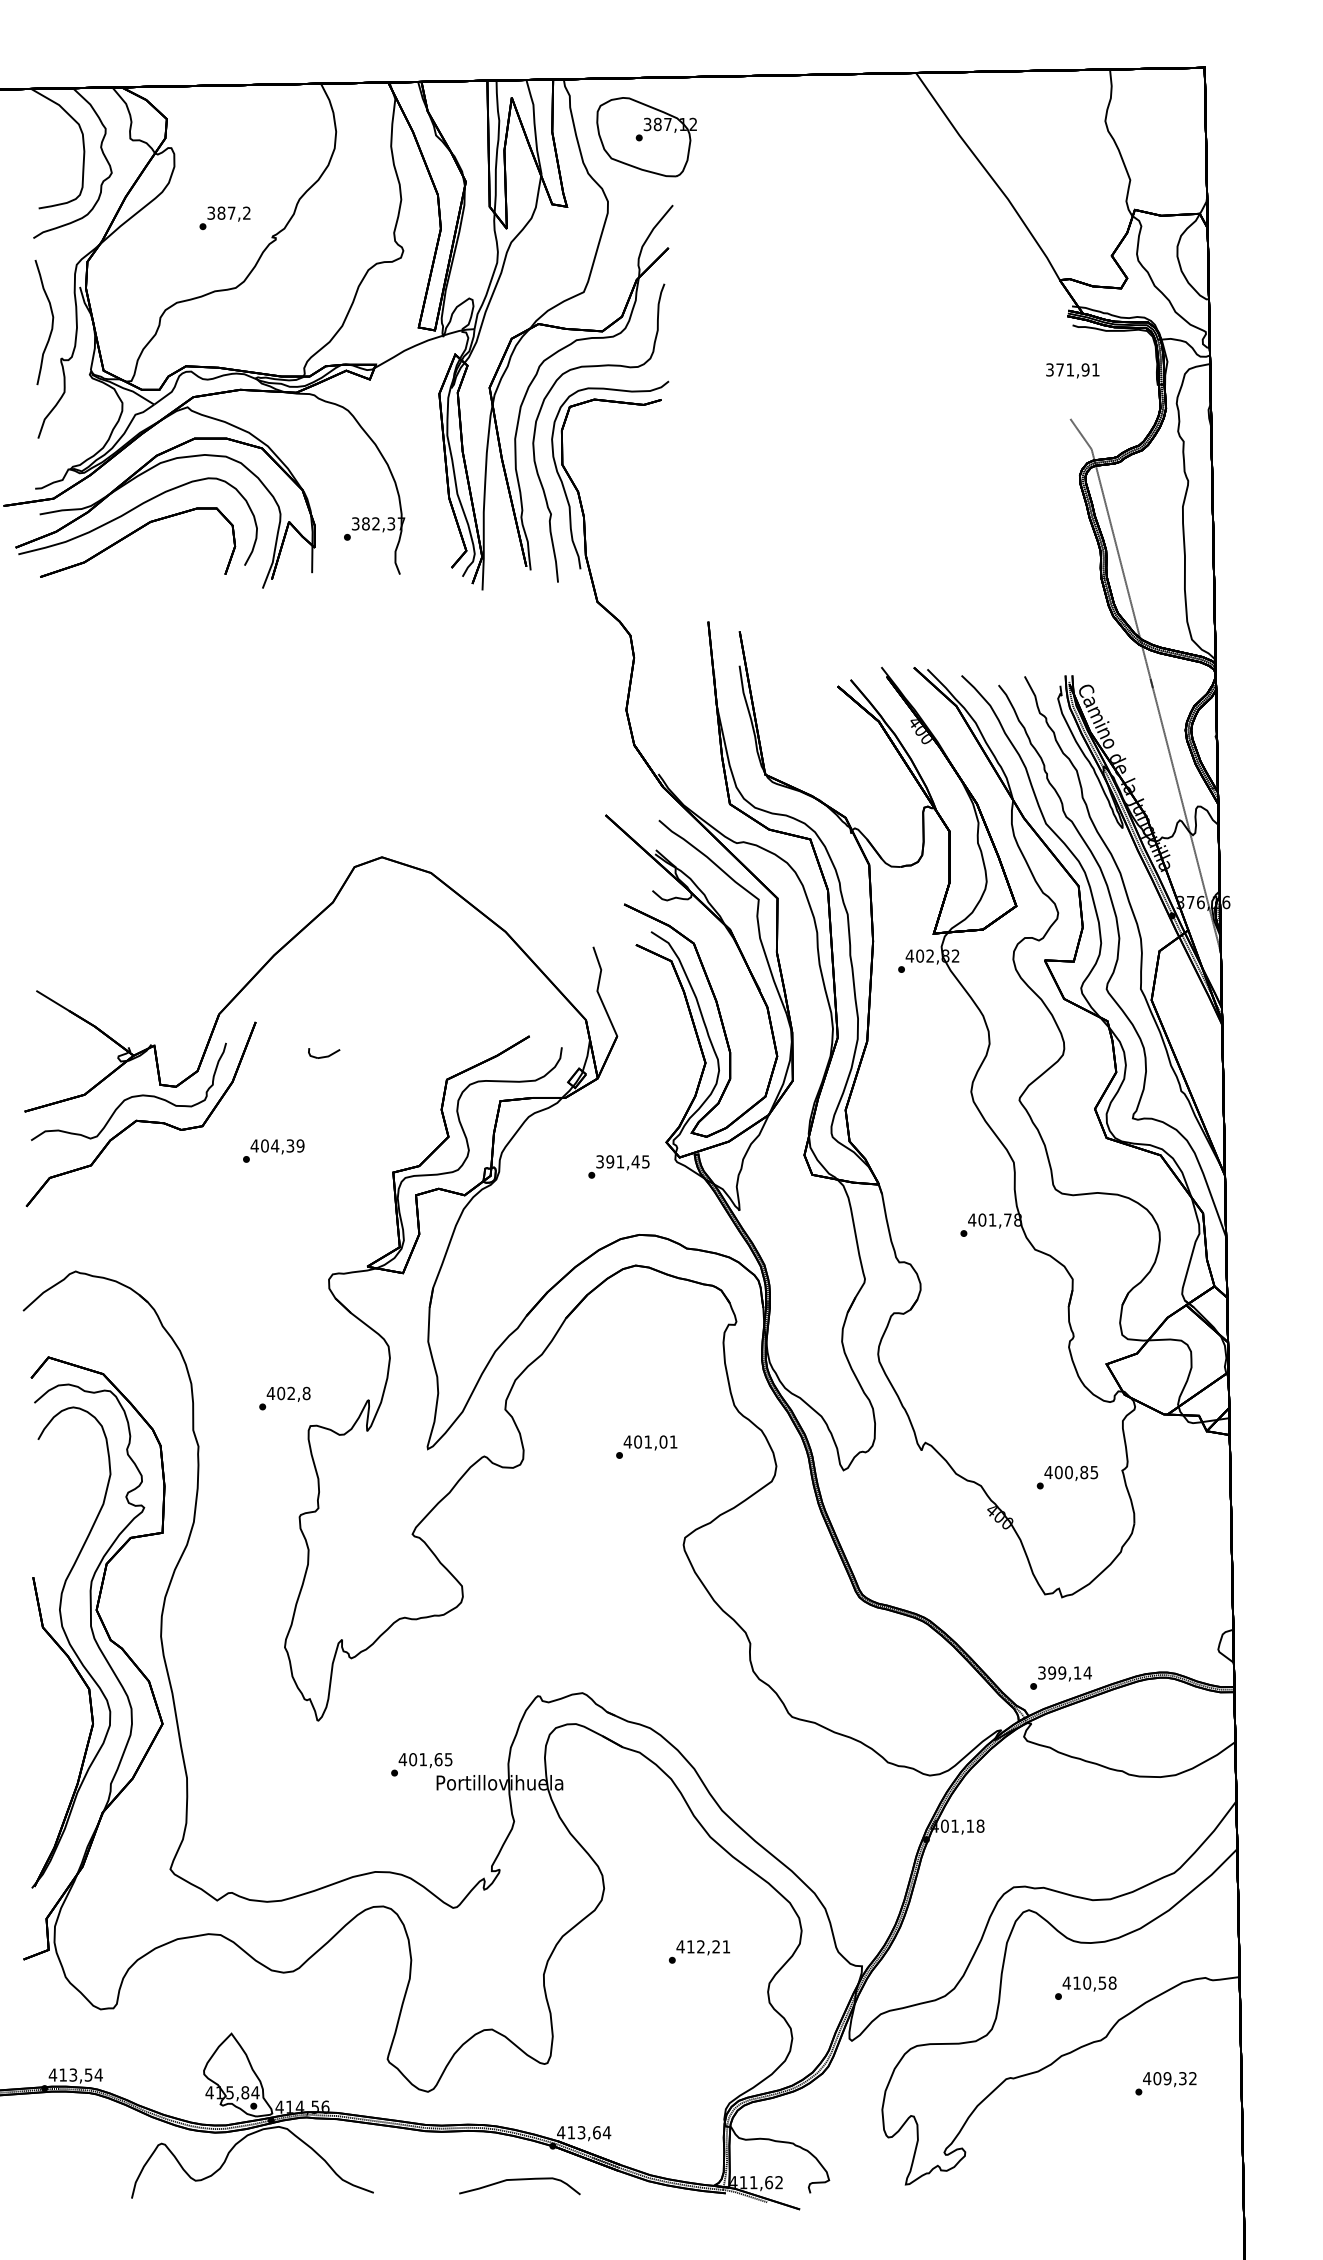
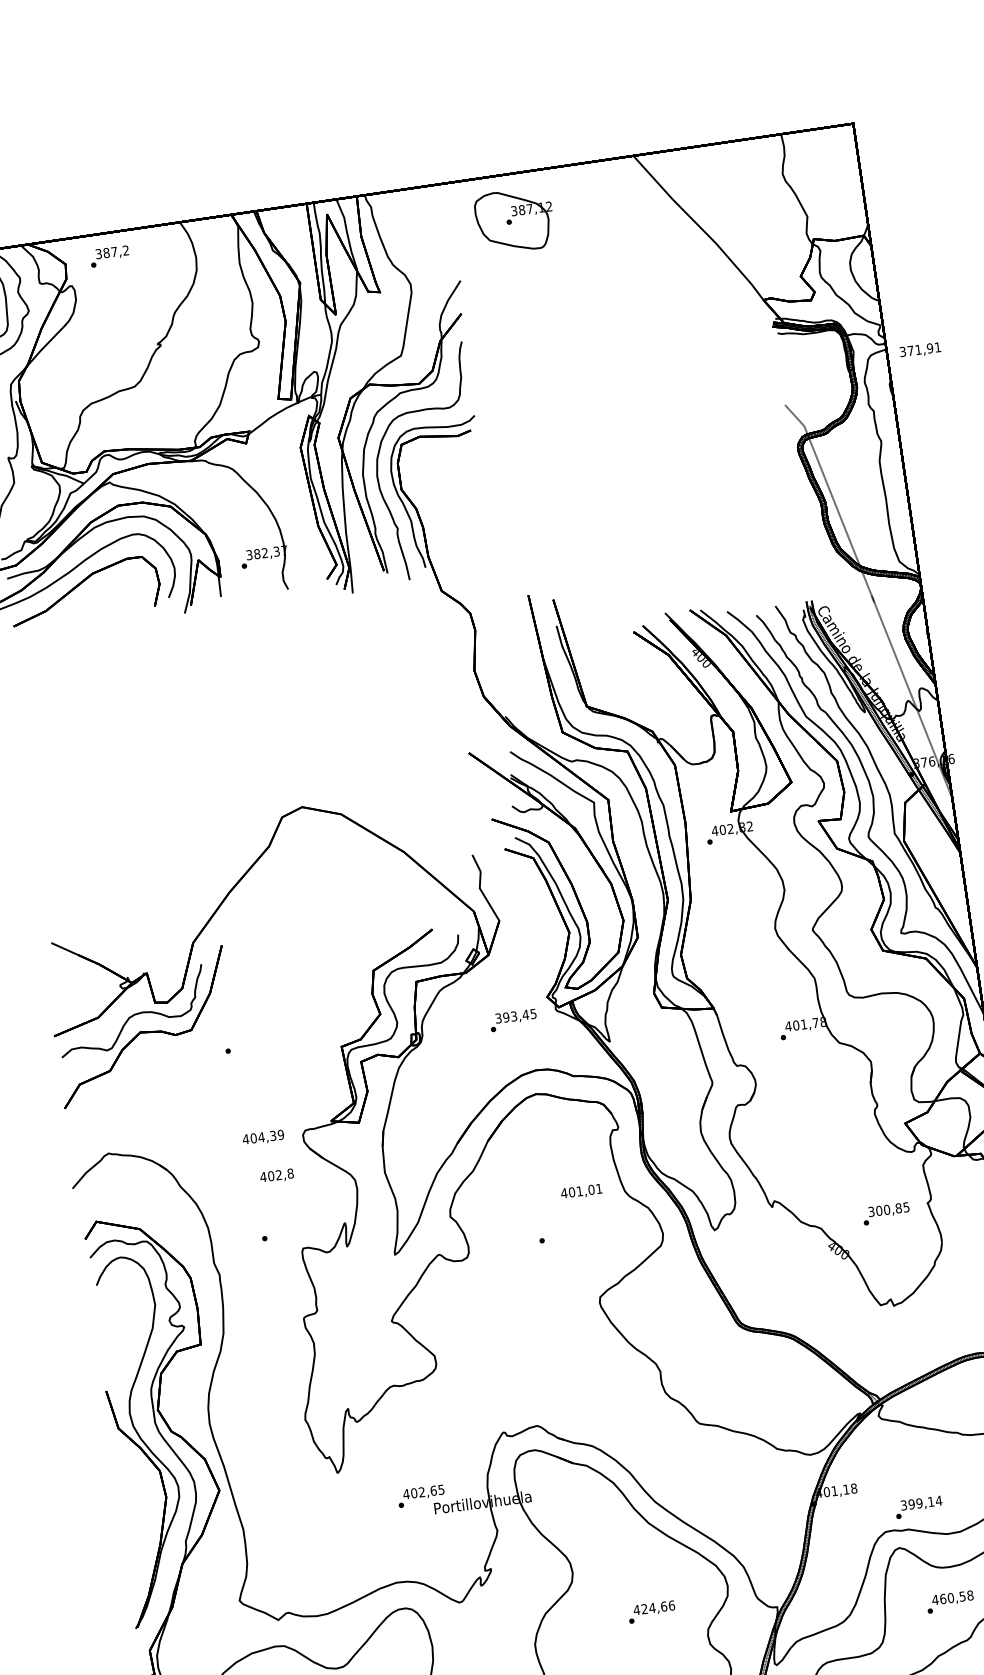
part: (646, 137) -> (514, 221), moved
text: (224, 218) -> (109, 256), moved
text: (1072, 370) -> (920, 350), moved
part: (324, 1053) -> (277, 962), removed
text: (277, 1146) -> (263, 1137), moved
text: (620, 1161) -> (514, 1016), 391,45 -> 393,45
text: (288, 1393) -> (276, 1175), moved
text: (650, 1442) -> (581, 1191), moved
text: (1048, 1472) -> (871, 1211), 400,85 -> 300,85
text: (1060, 1677) -> (918, 1506), moved
text: (422, 1759) -> (421, 1492), 401,65 -> 402,65
text: (708, 1946) -> (658, 1607), 412,21 -> 424,66
text: (1077, 1982) -> (943, 1598), 410,58 -> 460,58

